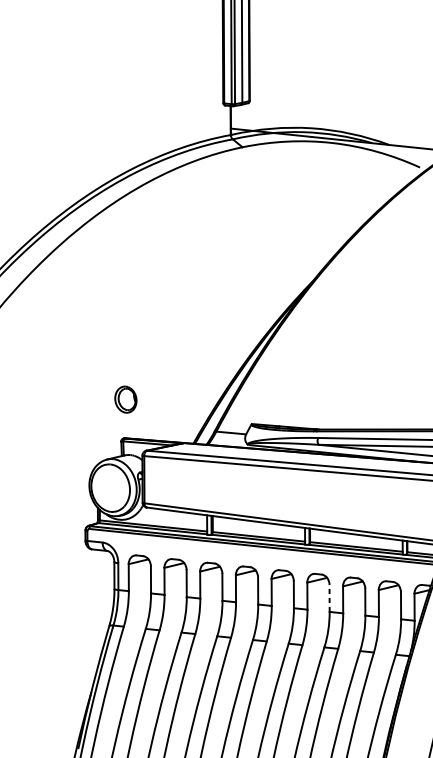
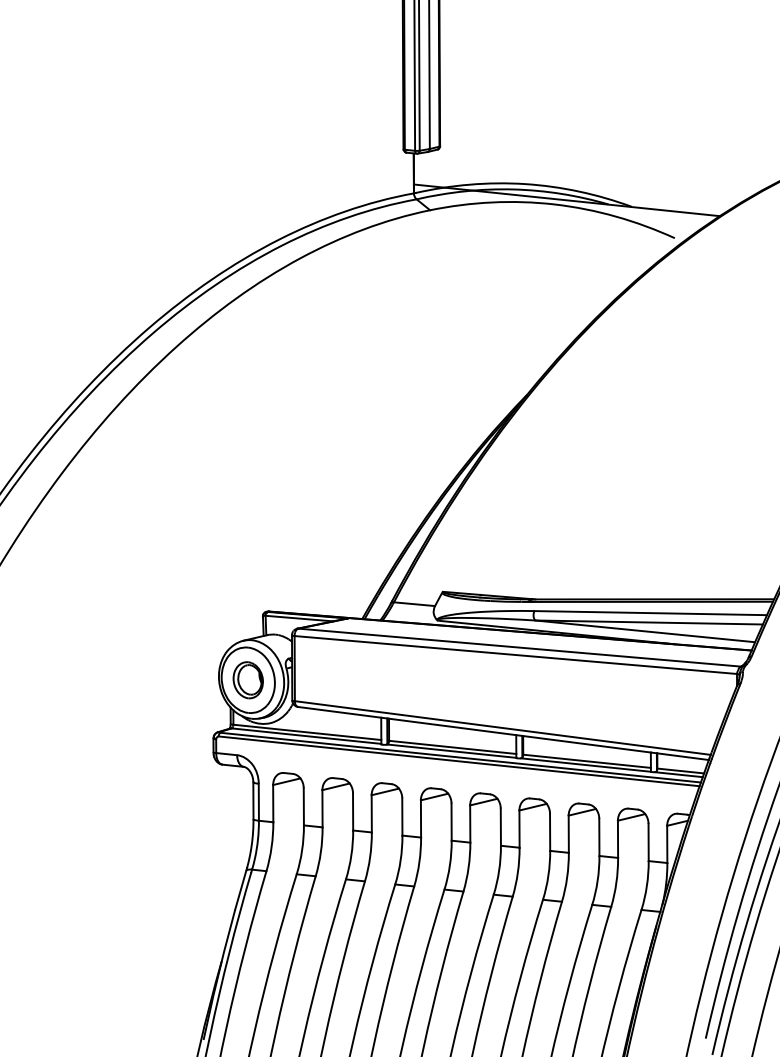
part: (125, 399) -> (247, 680), moved
line: (329, 598) -> (550, 832), dashed -> solid

